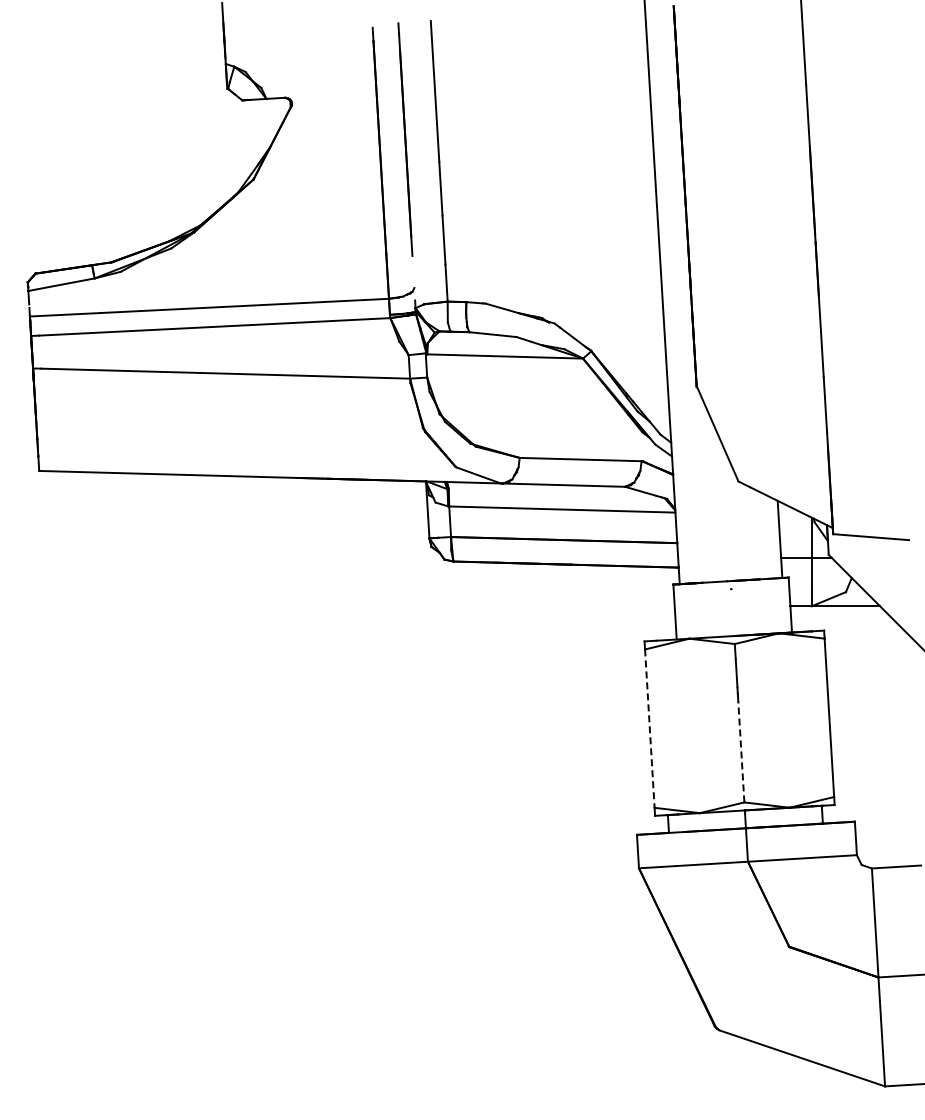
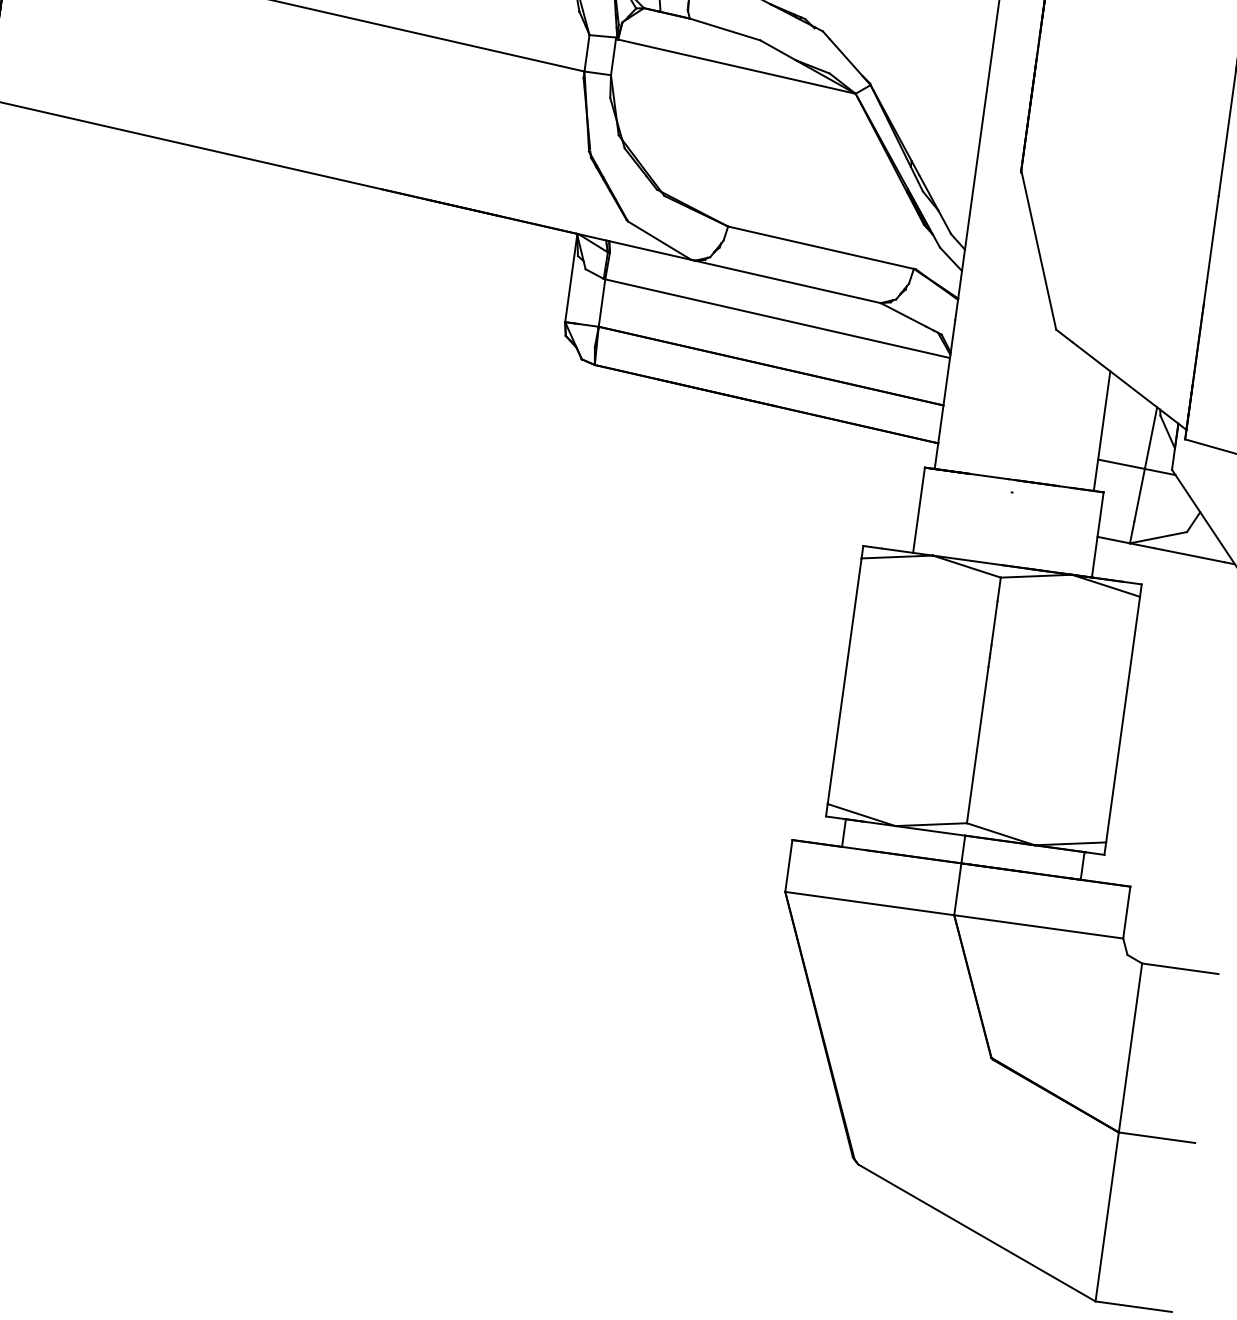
line: (649, 729) -> (843, 682), dashed -> solid
line: (741, 751) -> (978, 744), dashed -> solid

